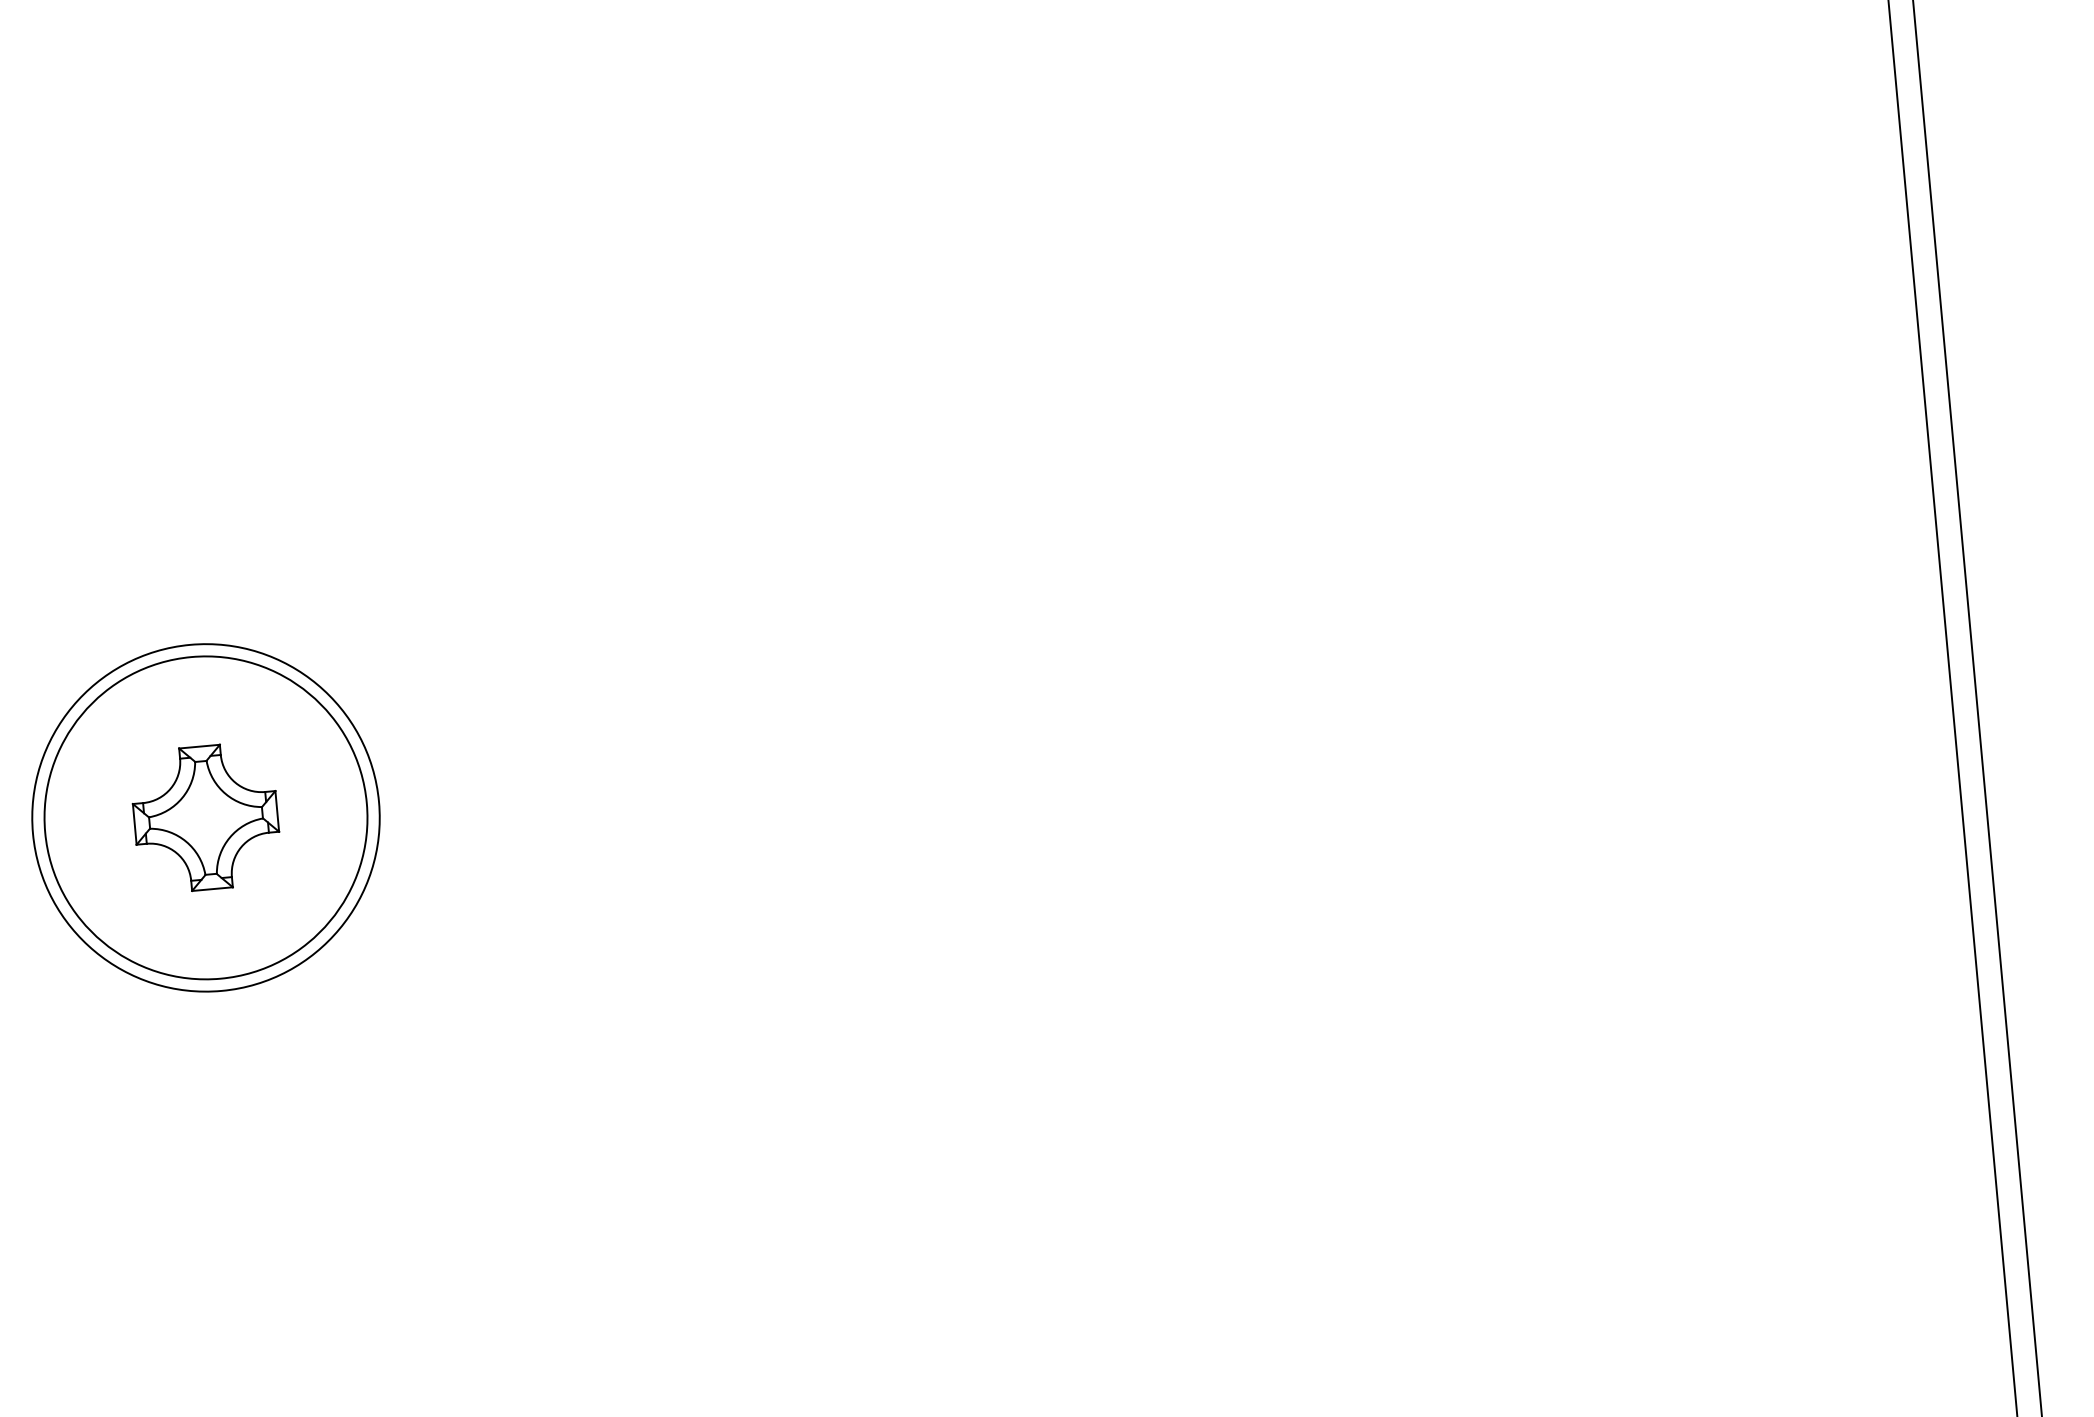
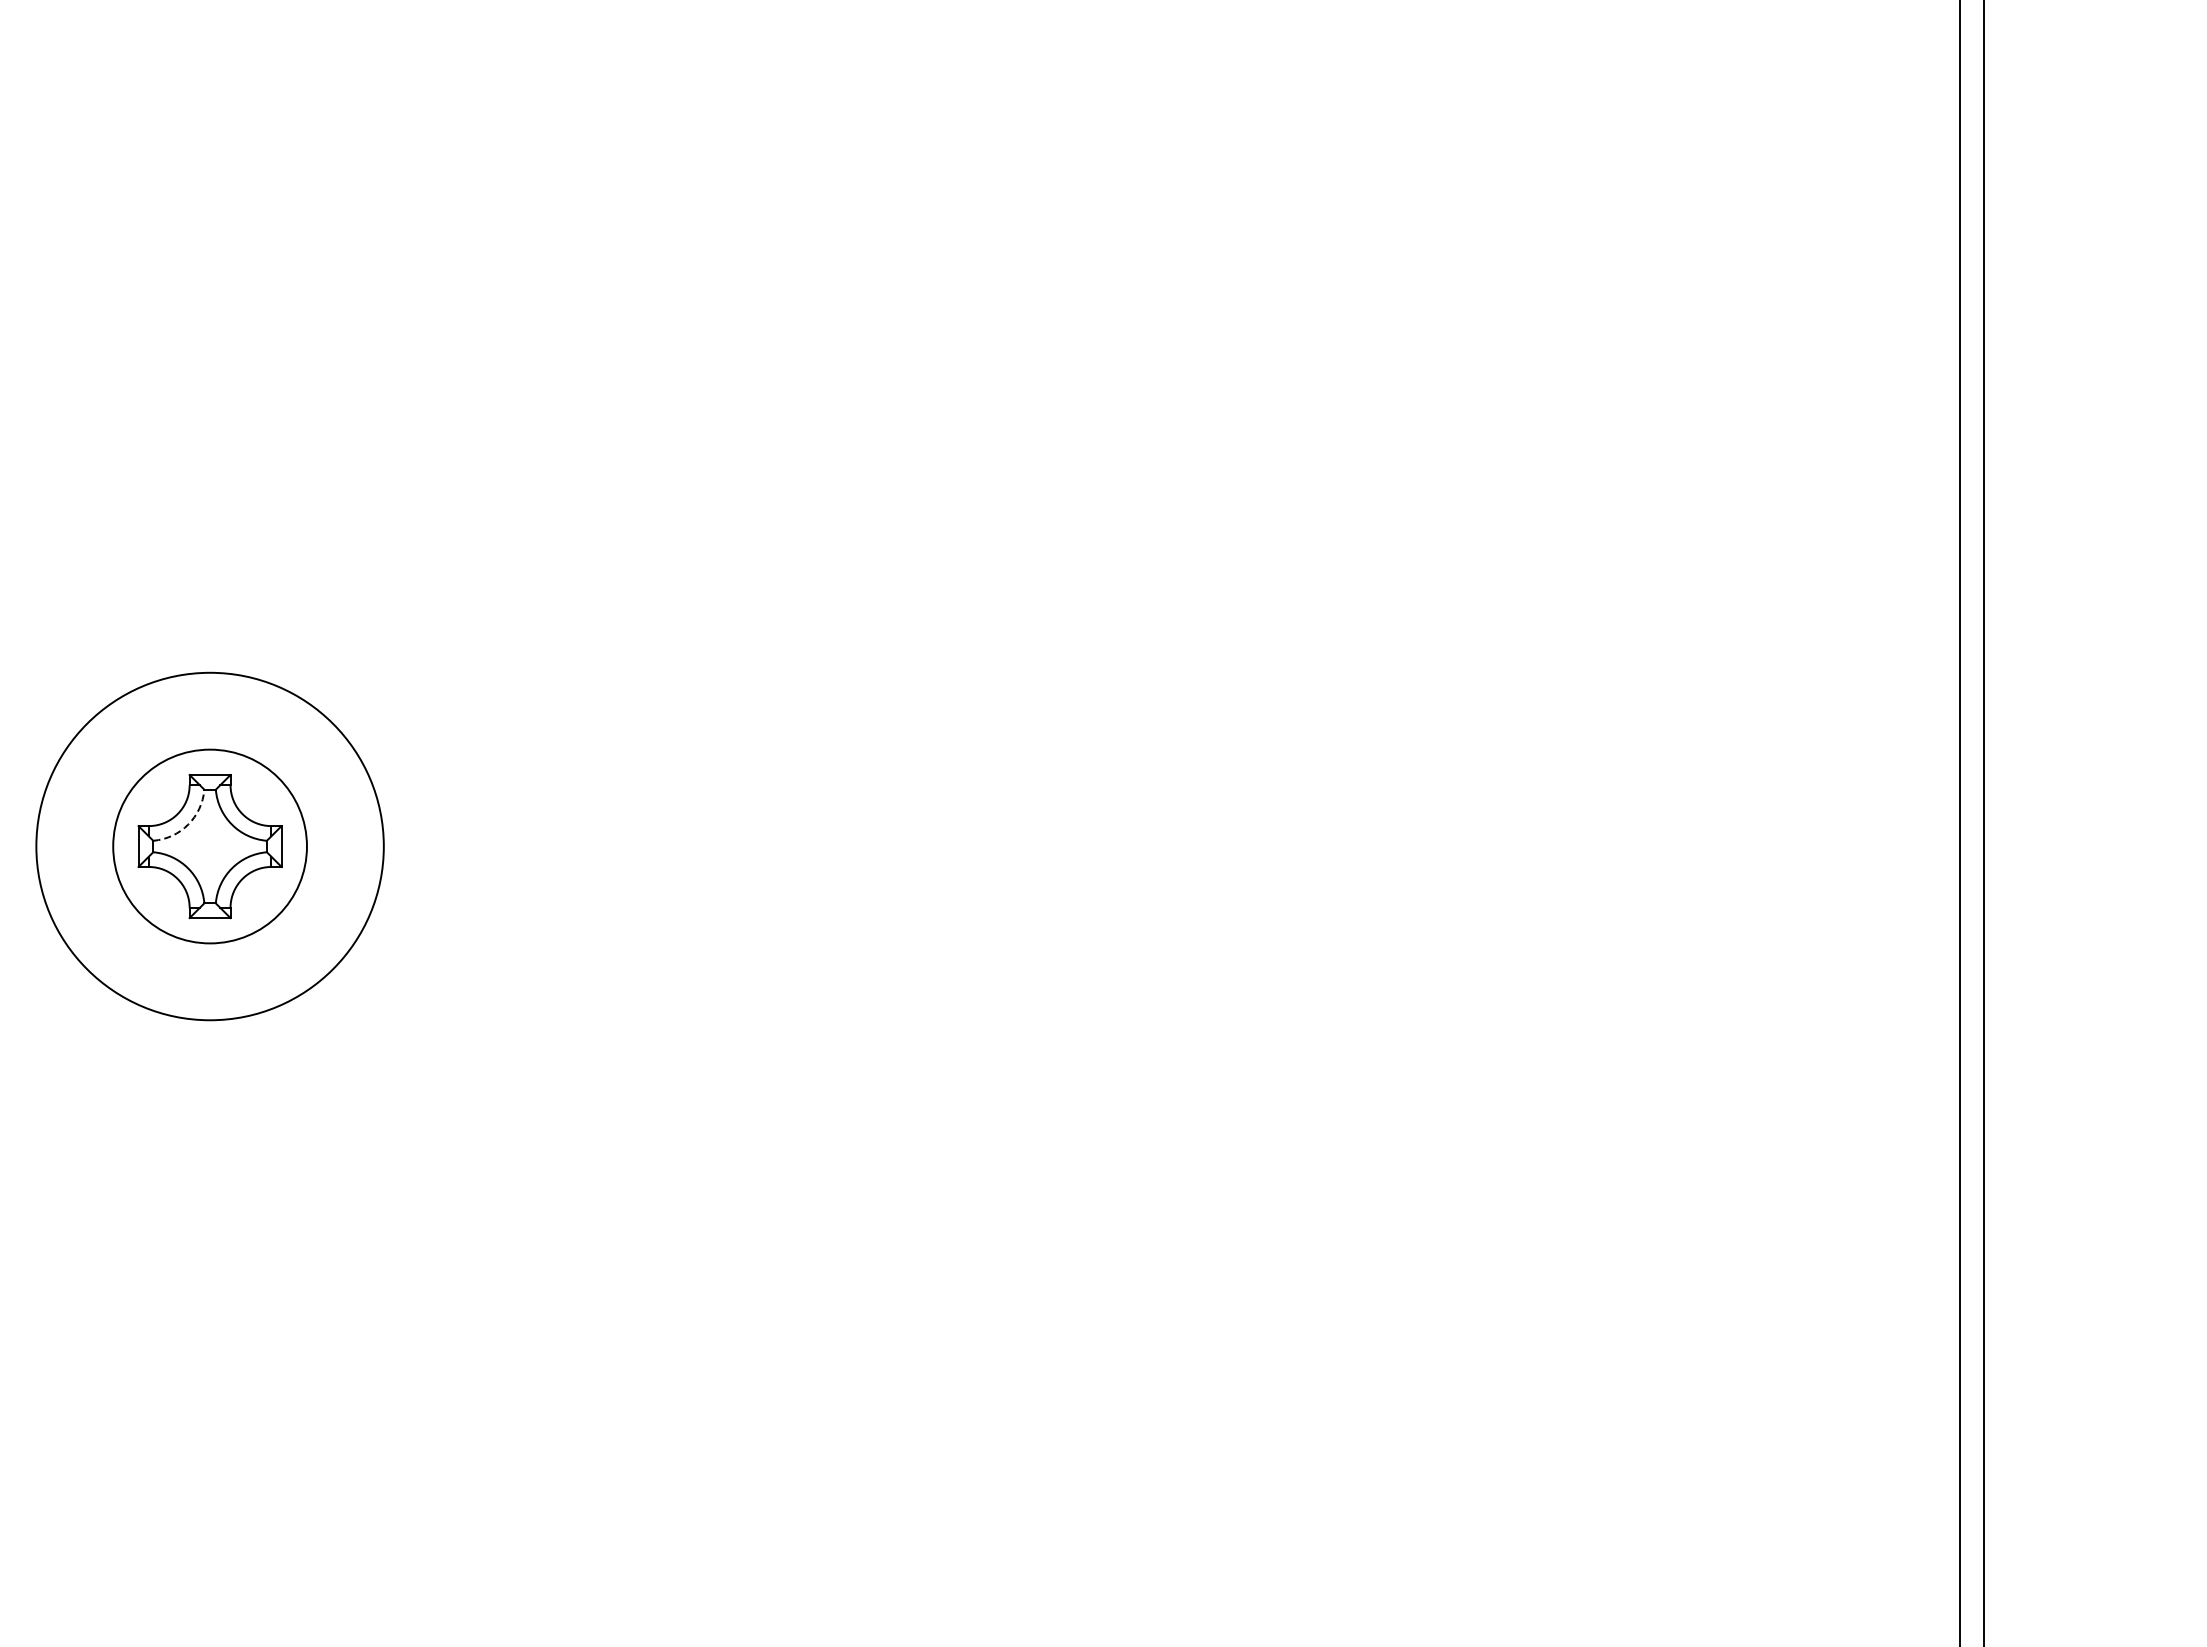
arc: (182, 797) -> (188, 824), solid -> dashed
circle: (205, 817) -> (209, 846), size x0.6

